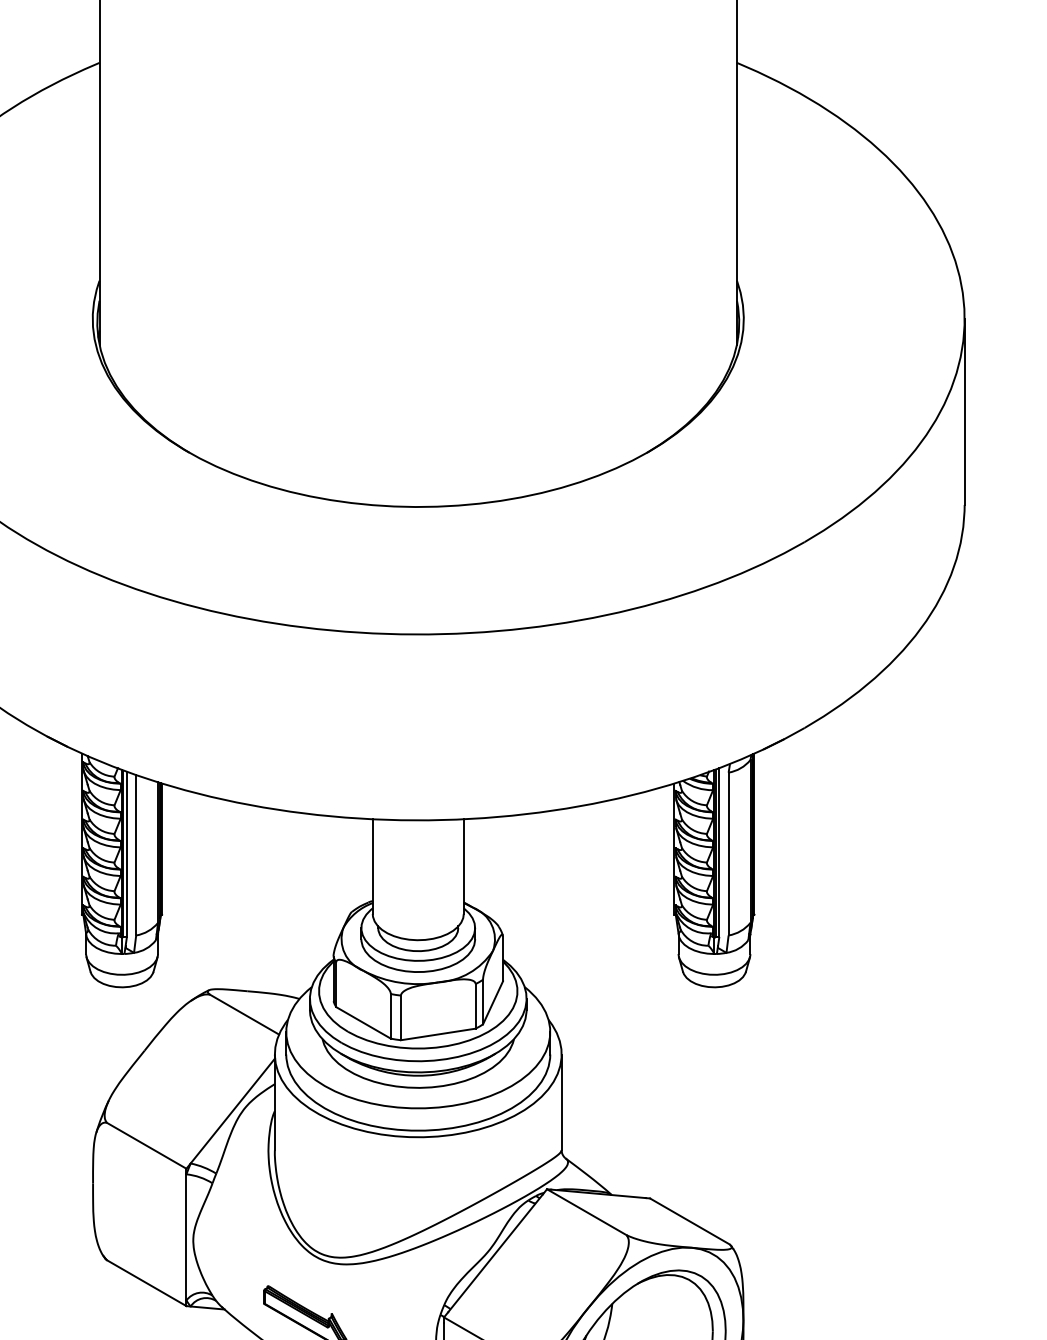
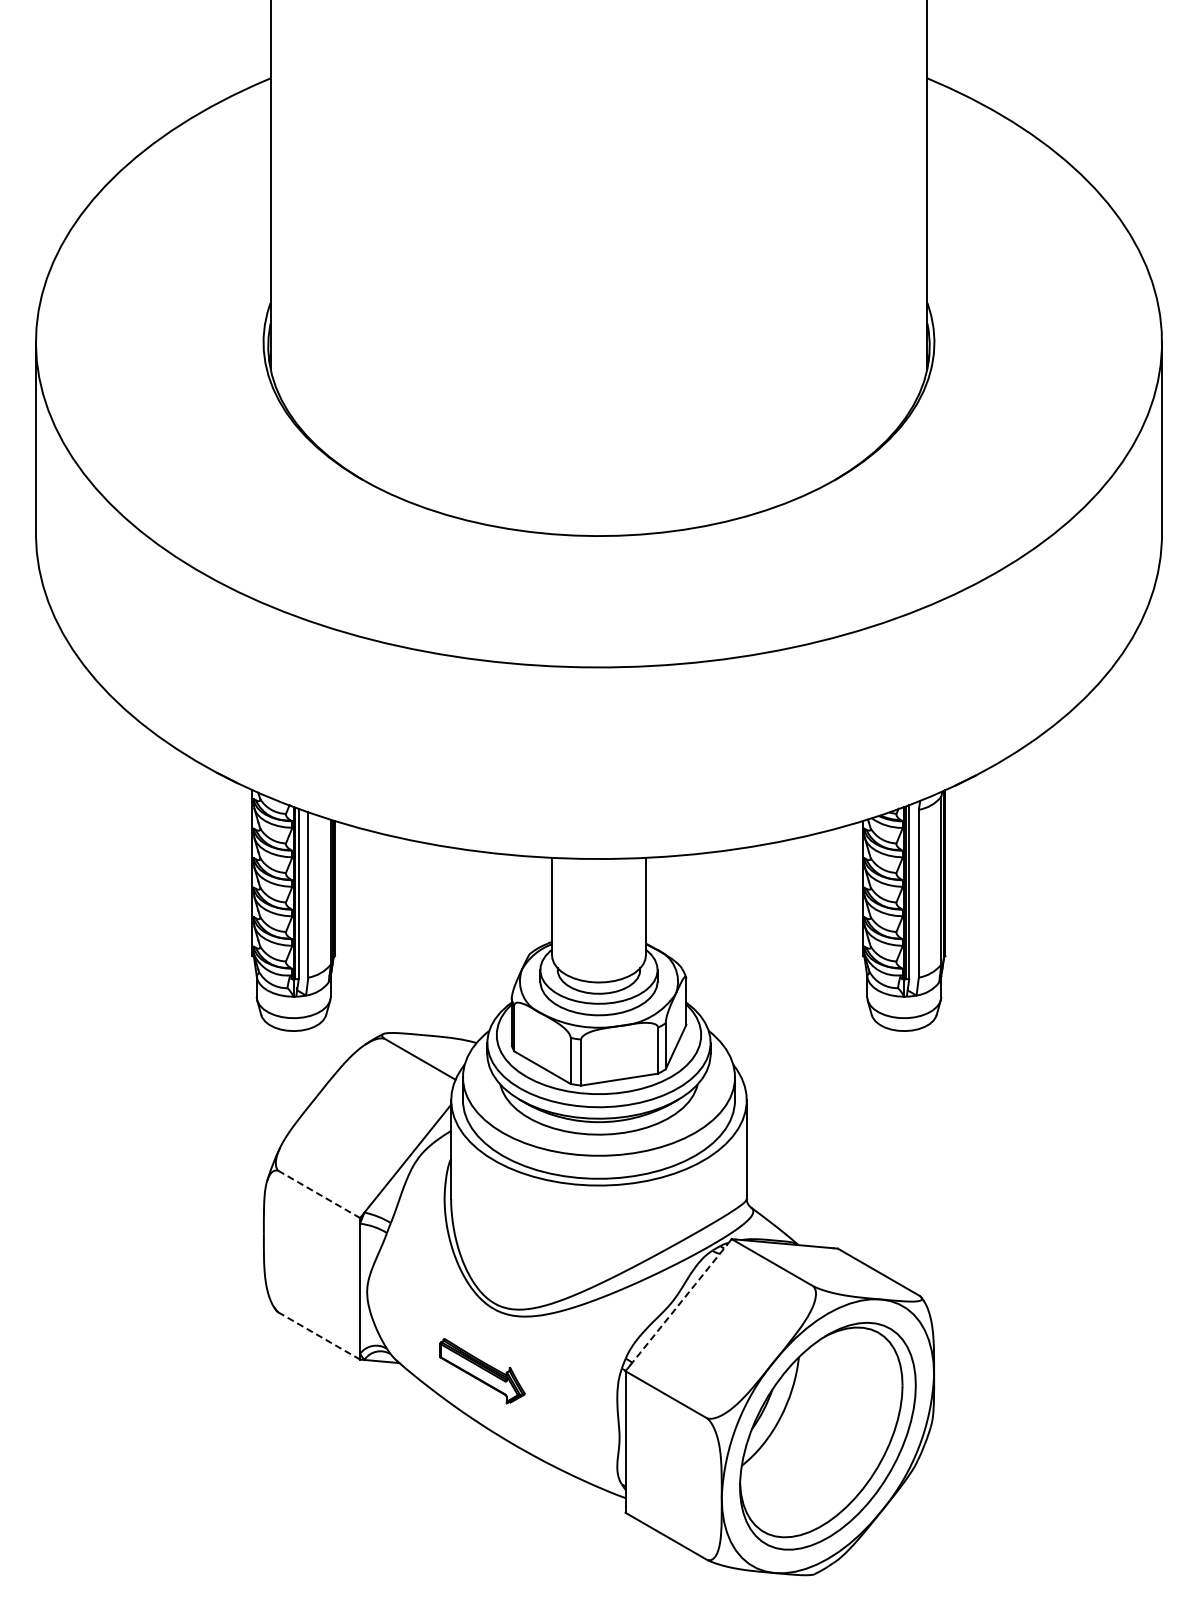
line: (147, 1145) -> (319, 1194), solid -> dashed
line: (495, 1253) -> (678, 1305), solid -> dashed
line: (147, 1283) -> (319, 1336), solid -> dashed

